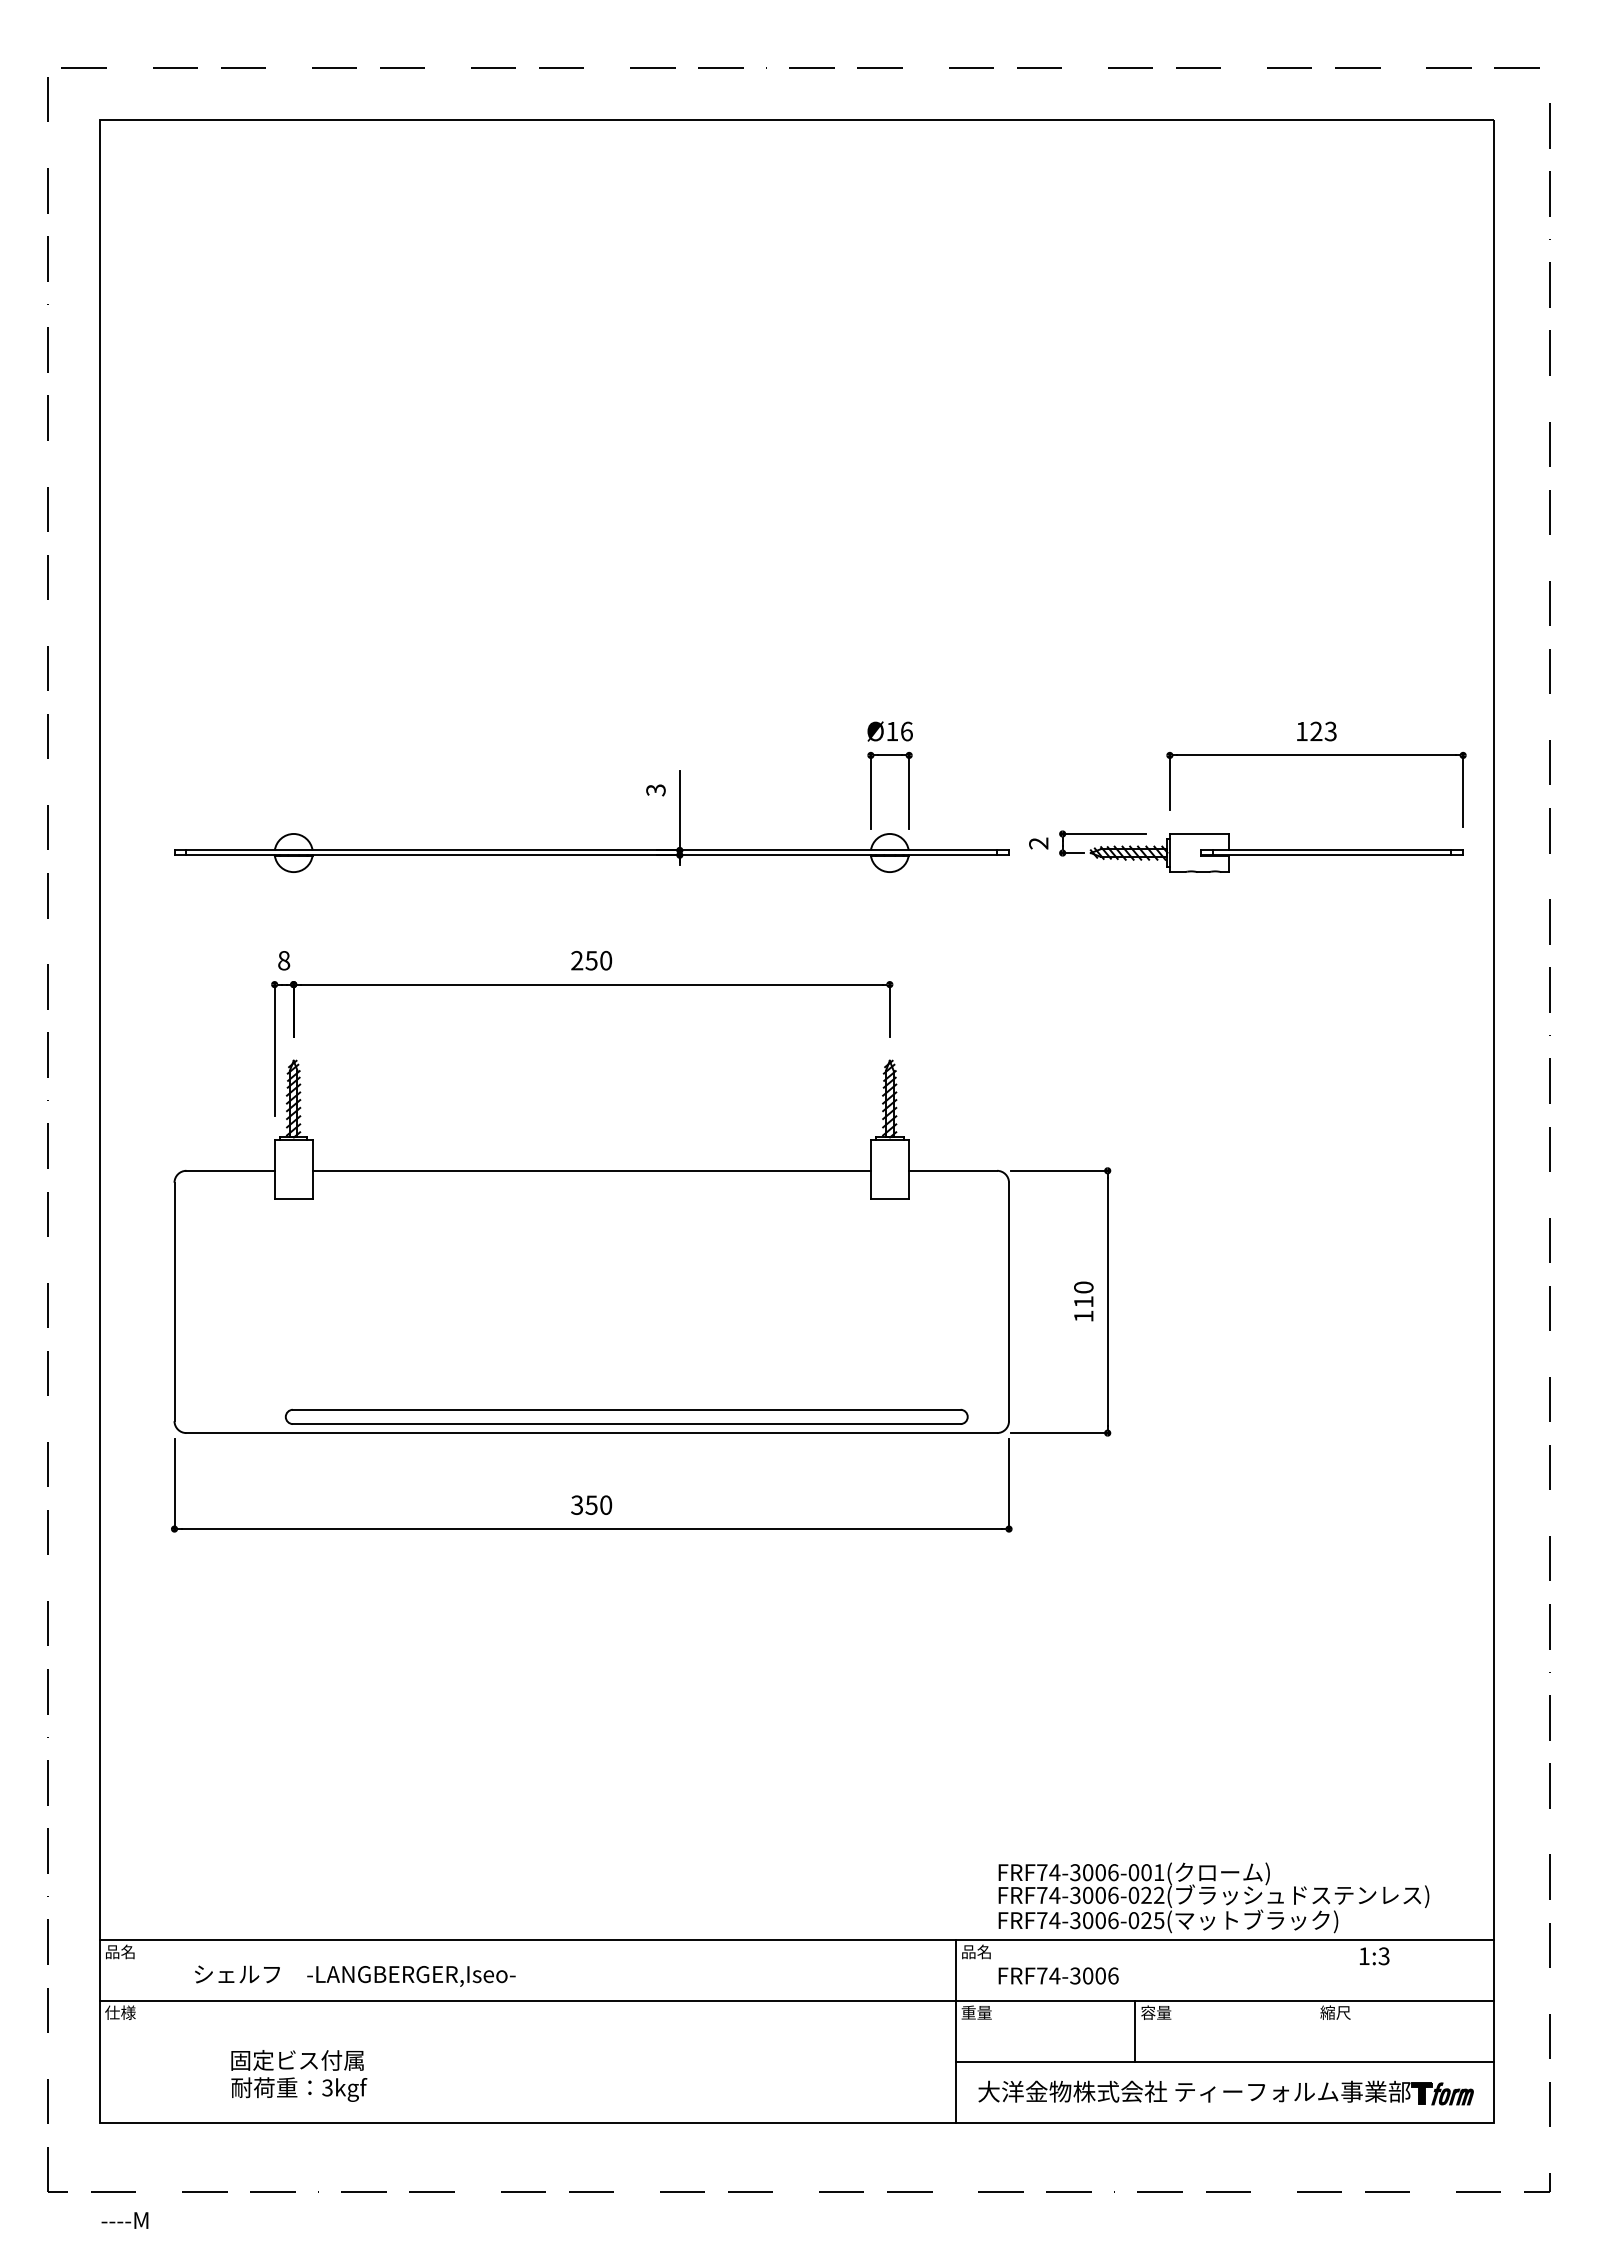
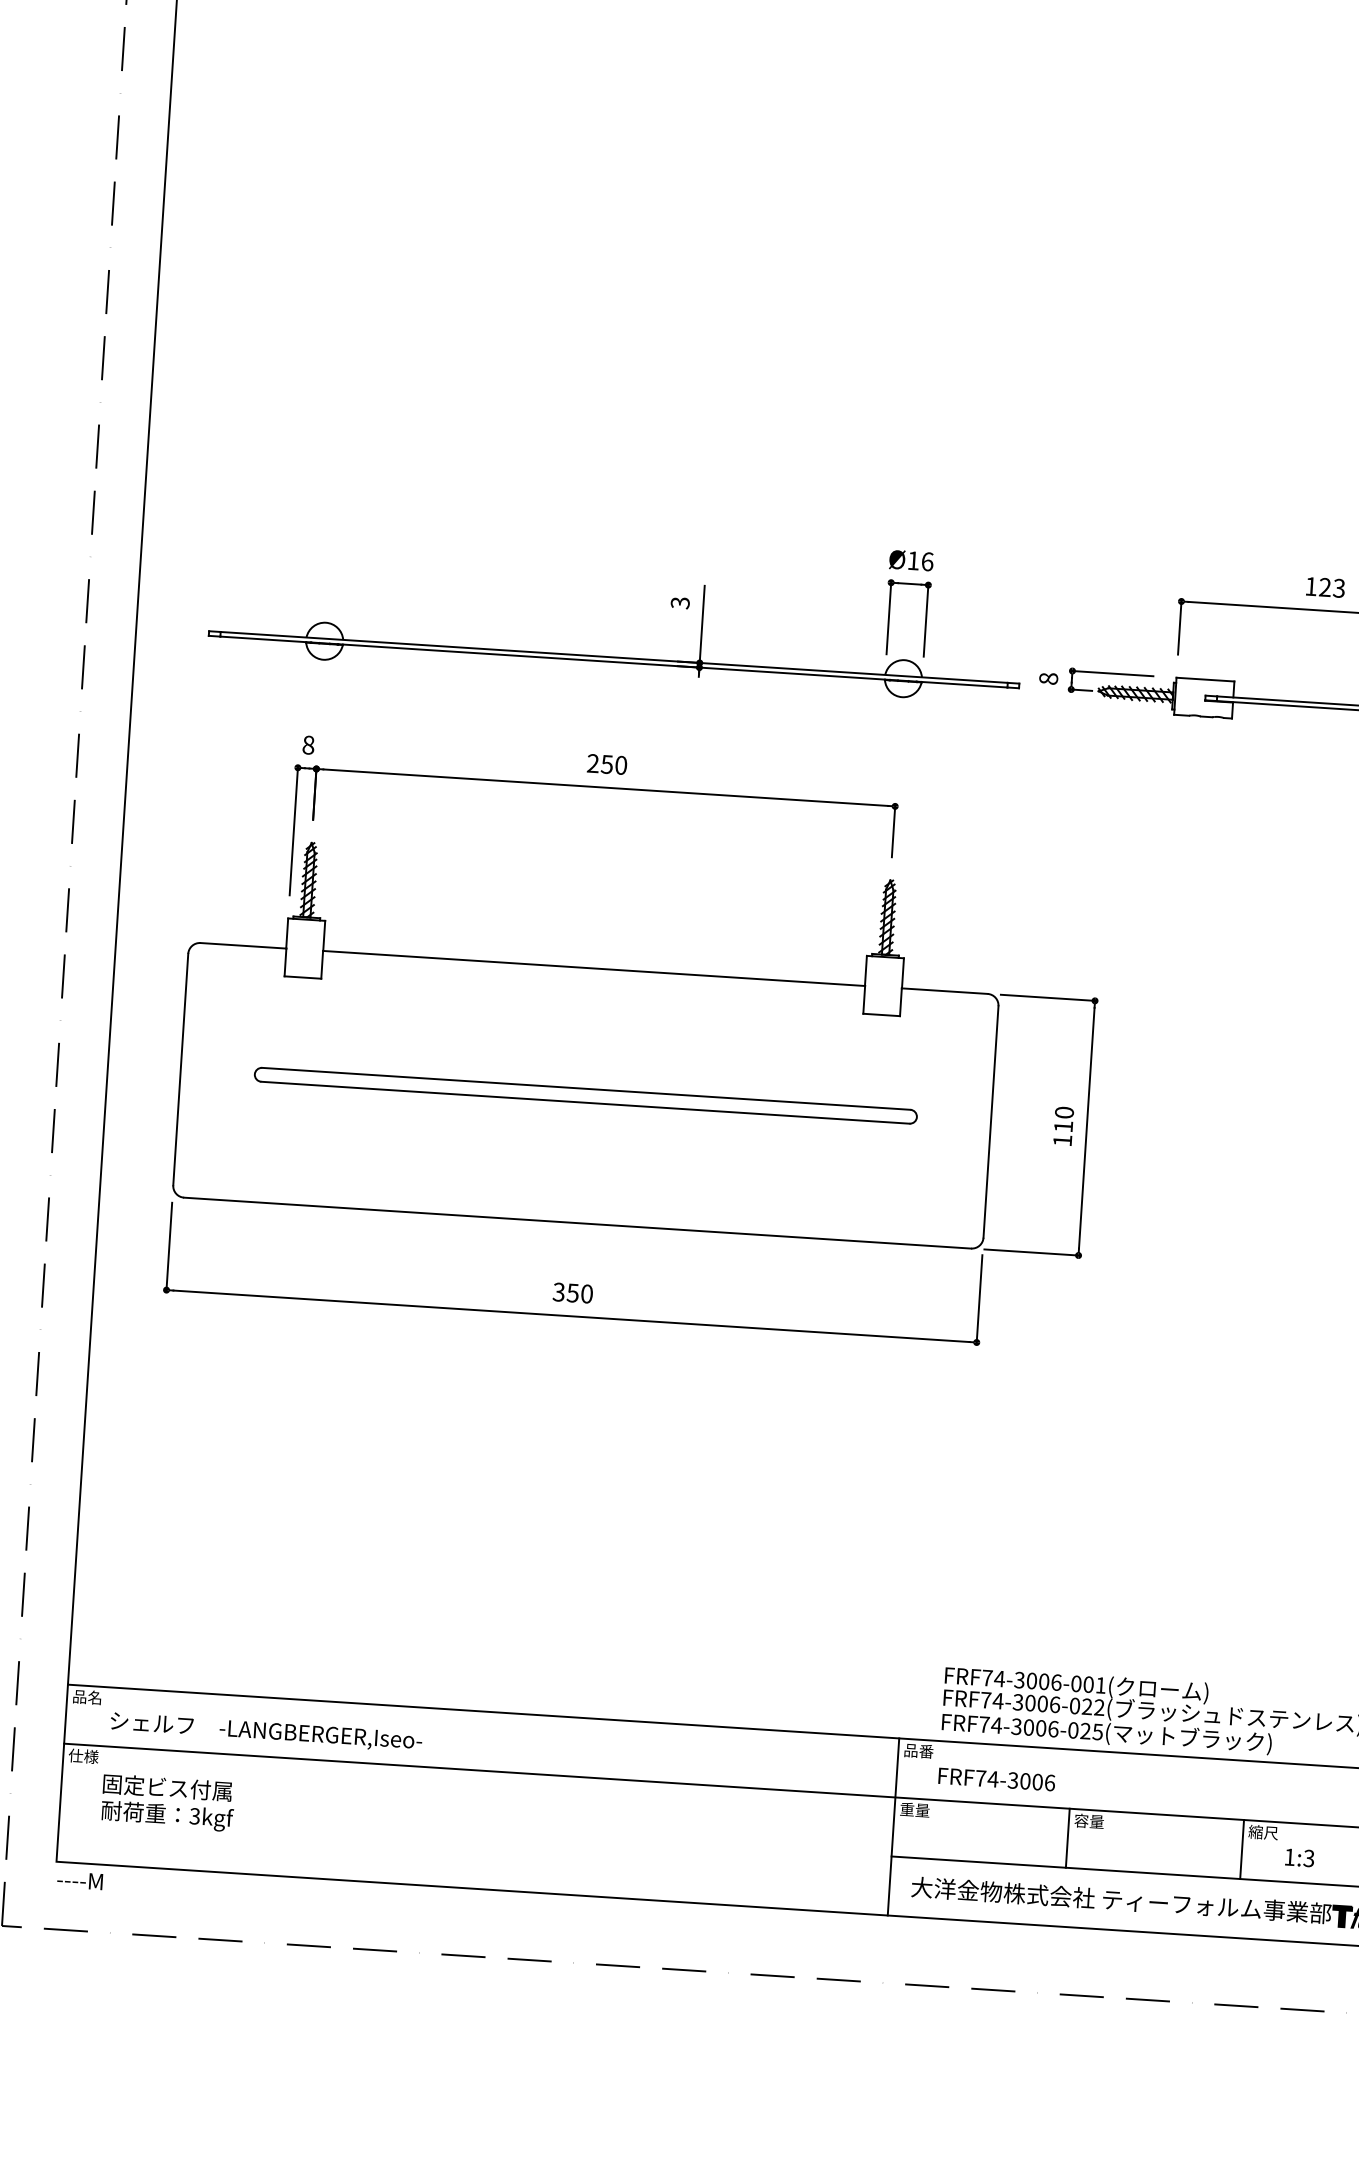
text: (1038, 843) -> (1048, 678), 2 -> 8
part: (626, 1416) -> (585, 1095), moved
text: (984, 1951) -> (926, 1751), 品名 -> 品番
text: (1374, 1956) -> (1299, 1858), moved
text: (355, 1975) -> (266, 1731), moved
line: (1314, 2031) -> (1241, 1849), added
text: (299, 2075) -> (168, 1802), moved
text: (124, 2220) -> (79, 1880), moved

